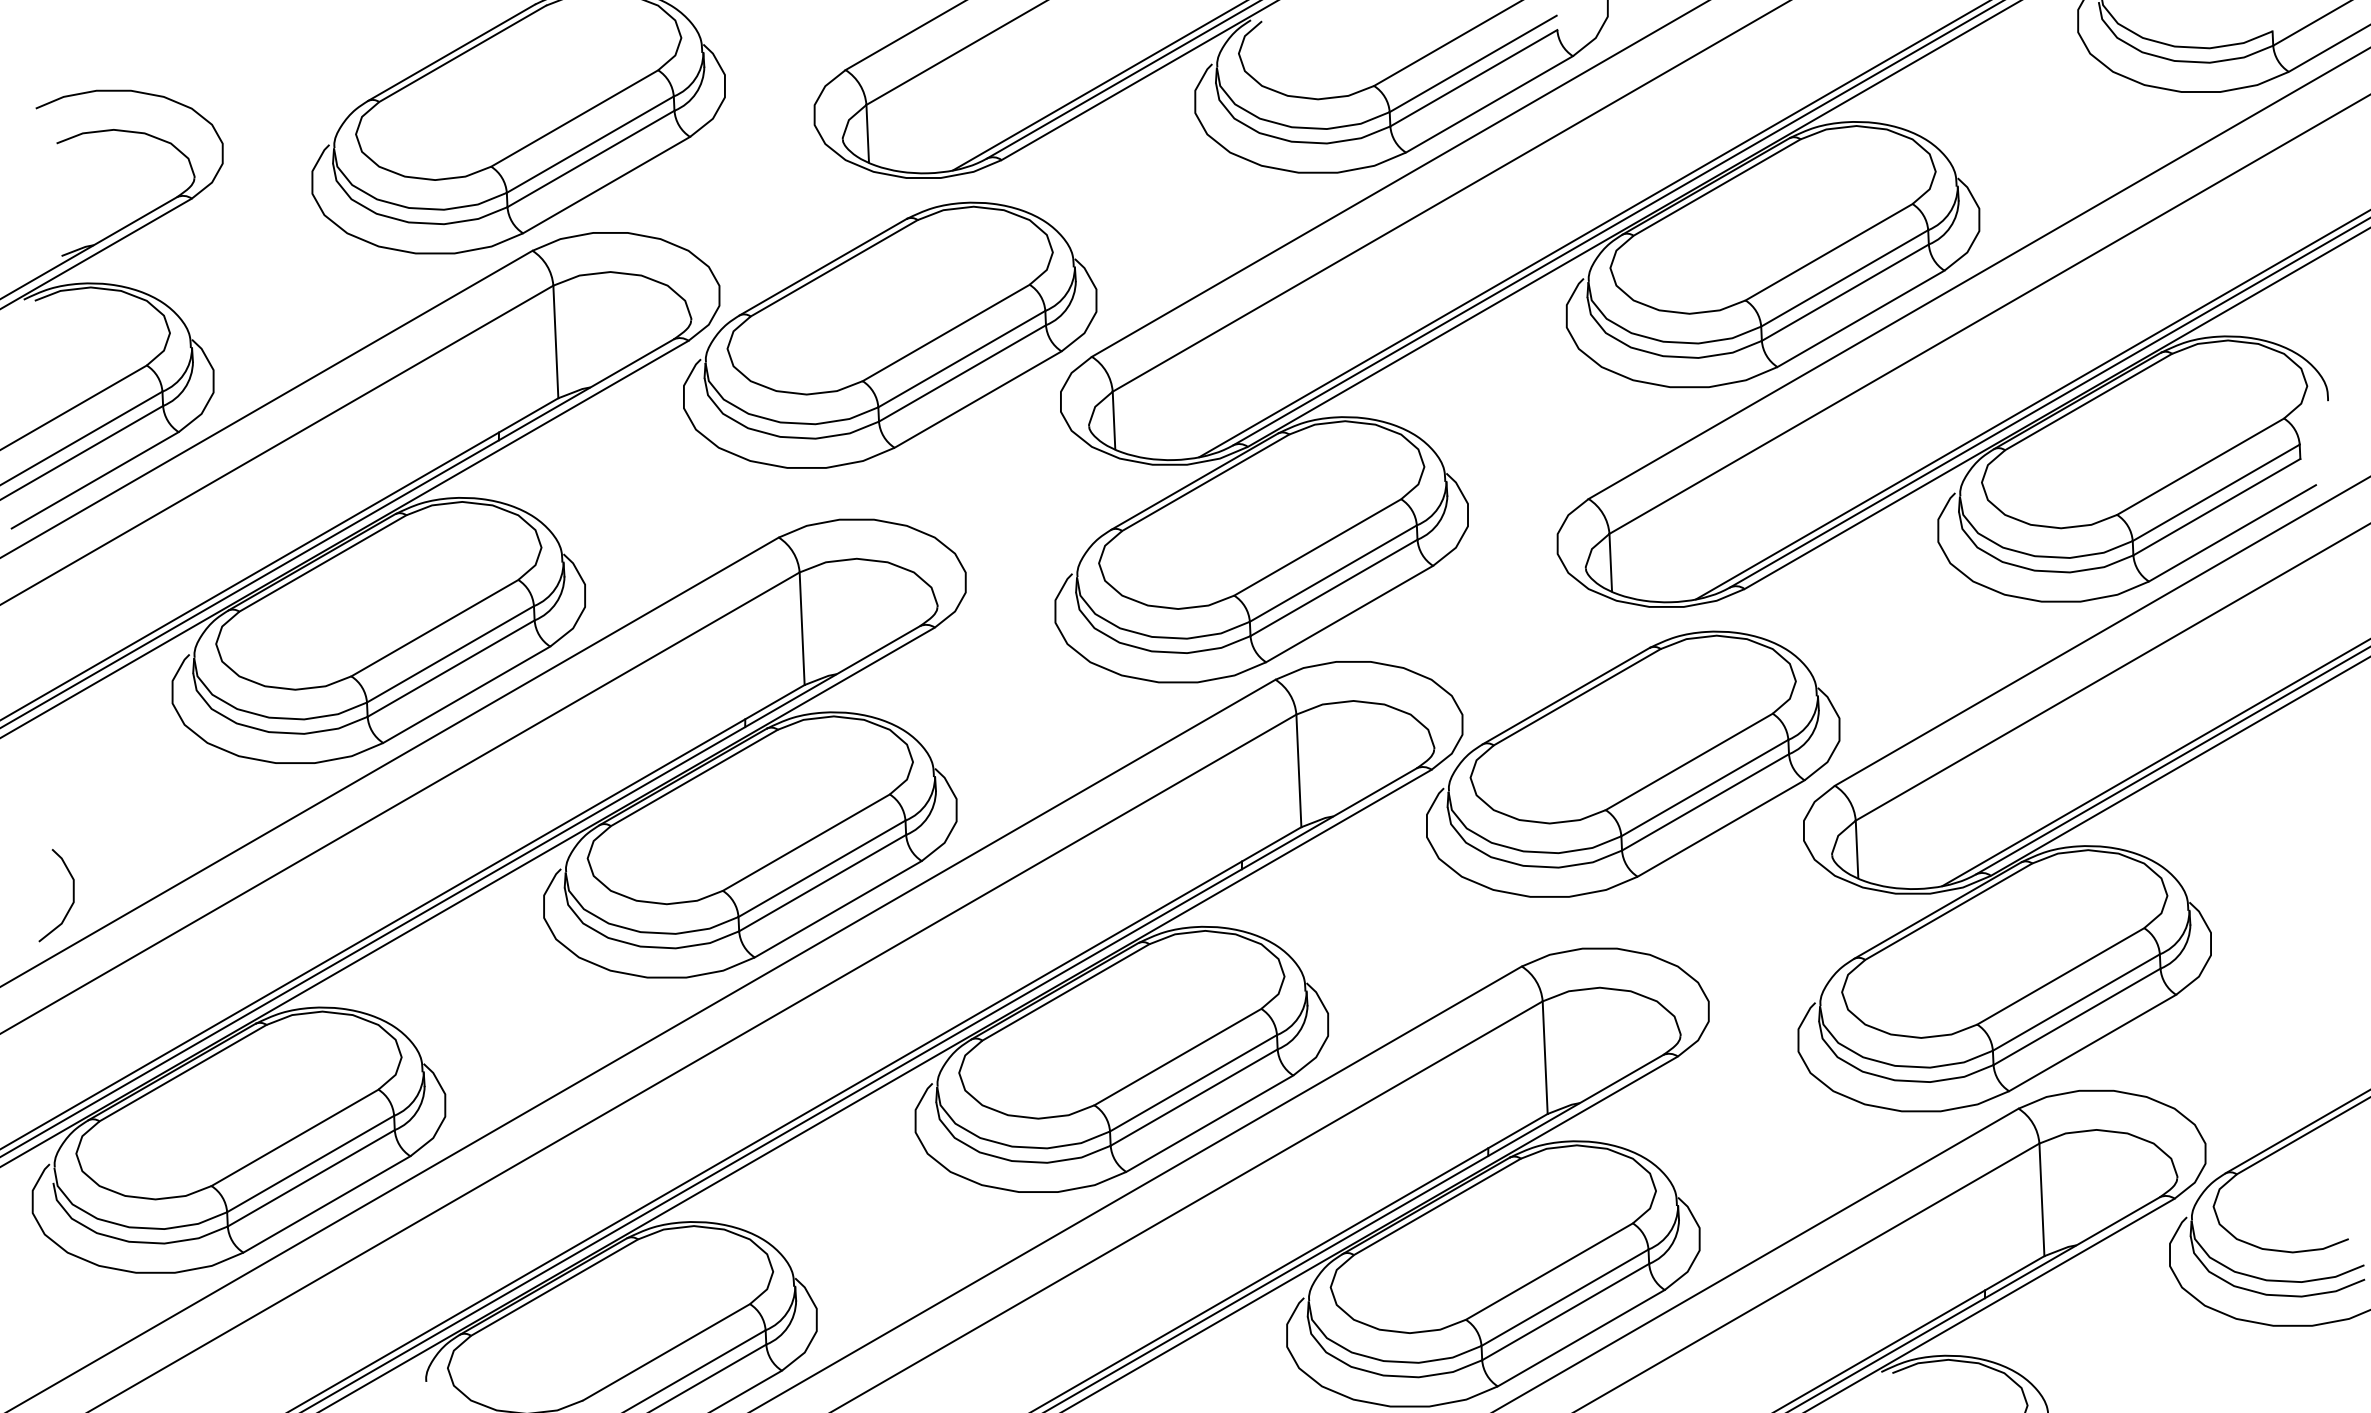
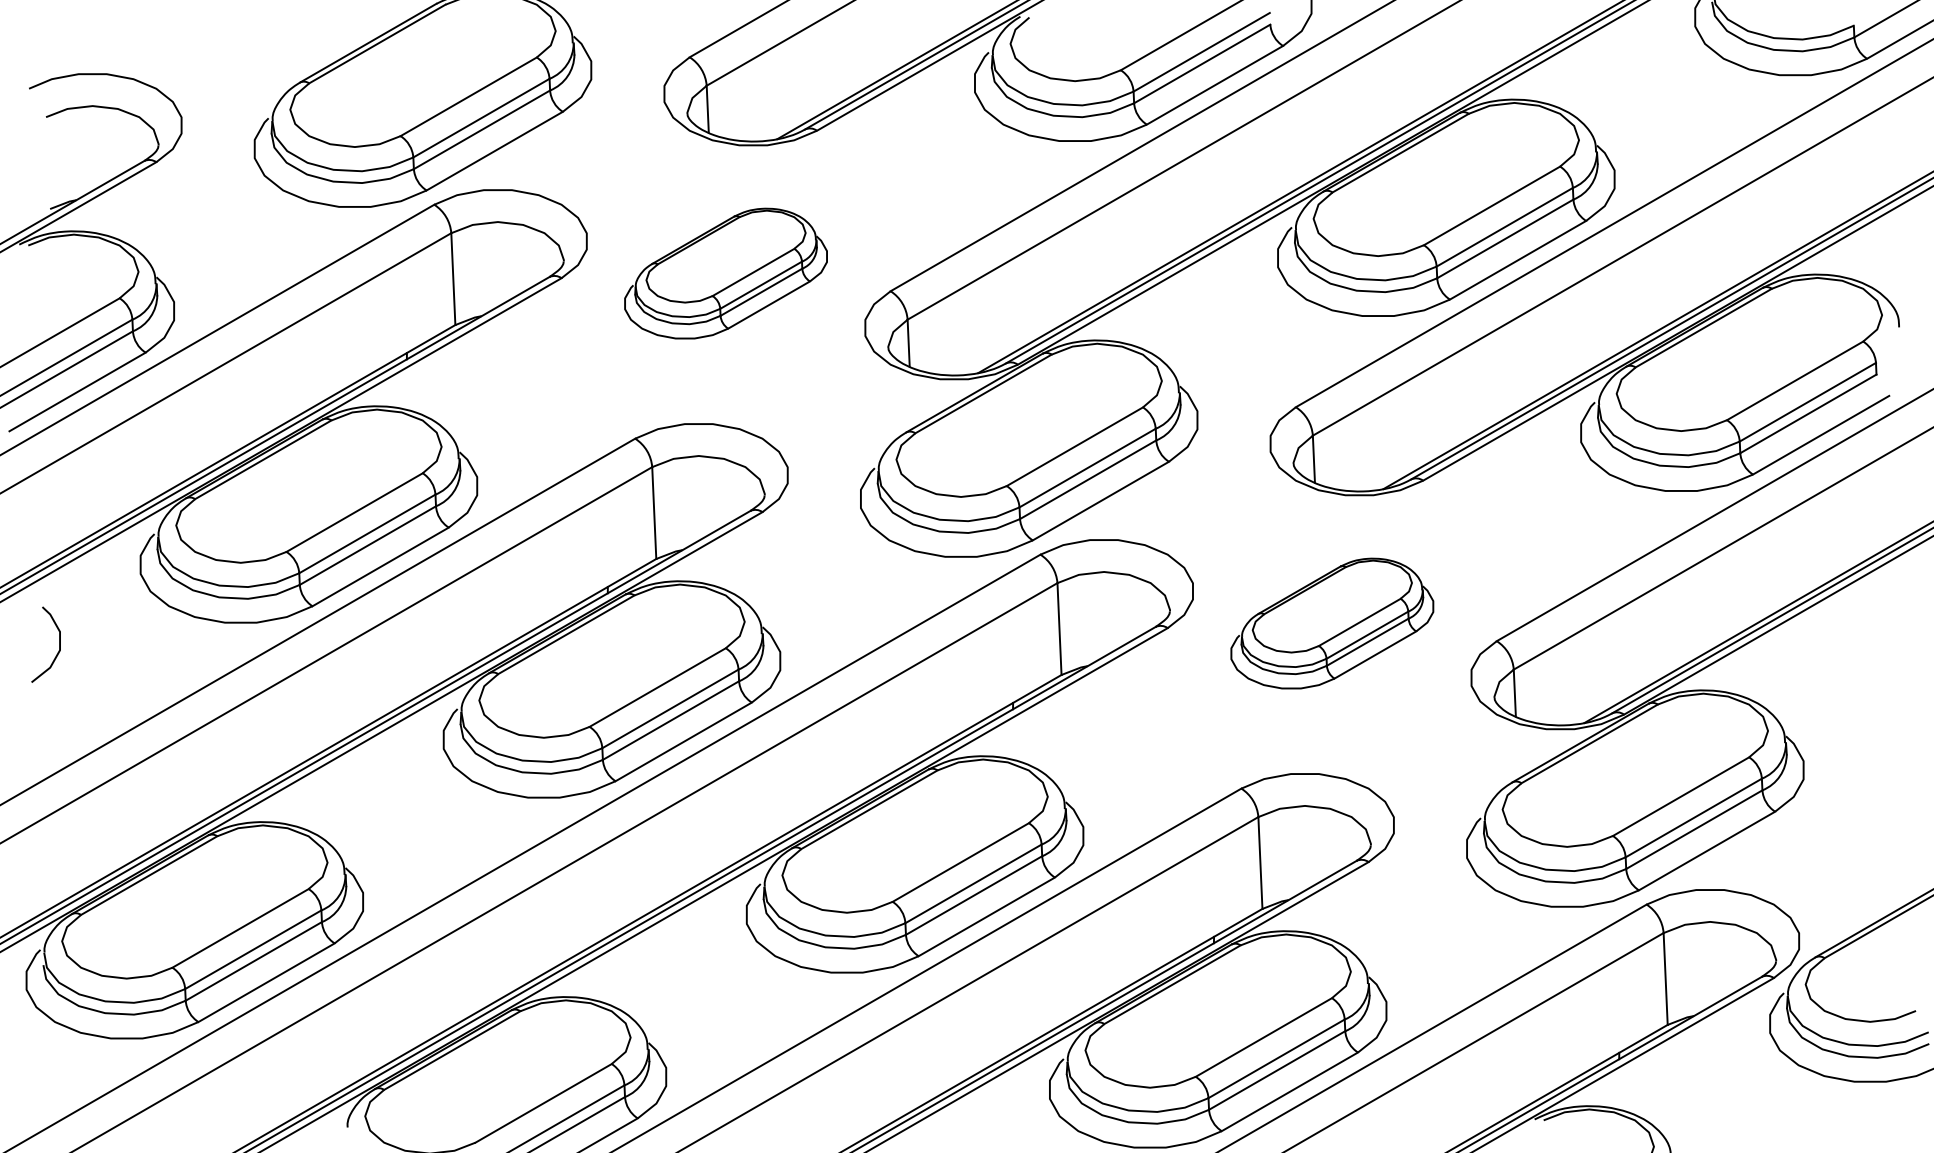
part: (889, 335) -> (725, 273), size x0.6
part: (1633, 764) -> (1332, 623), size x0.6
curve: (73, 895) -> (59, 644), moved

